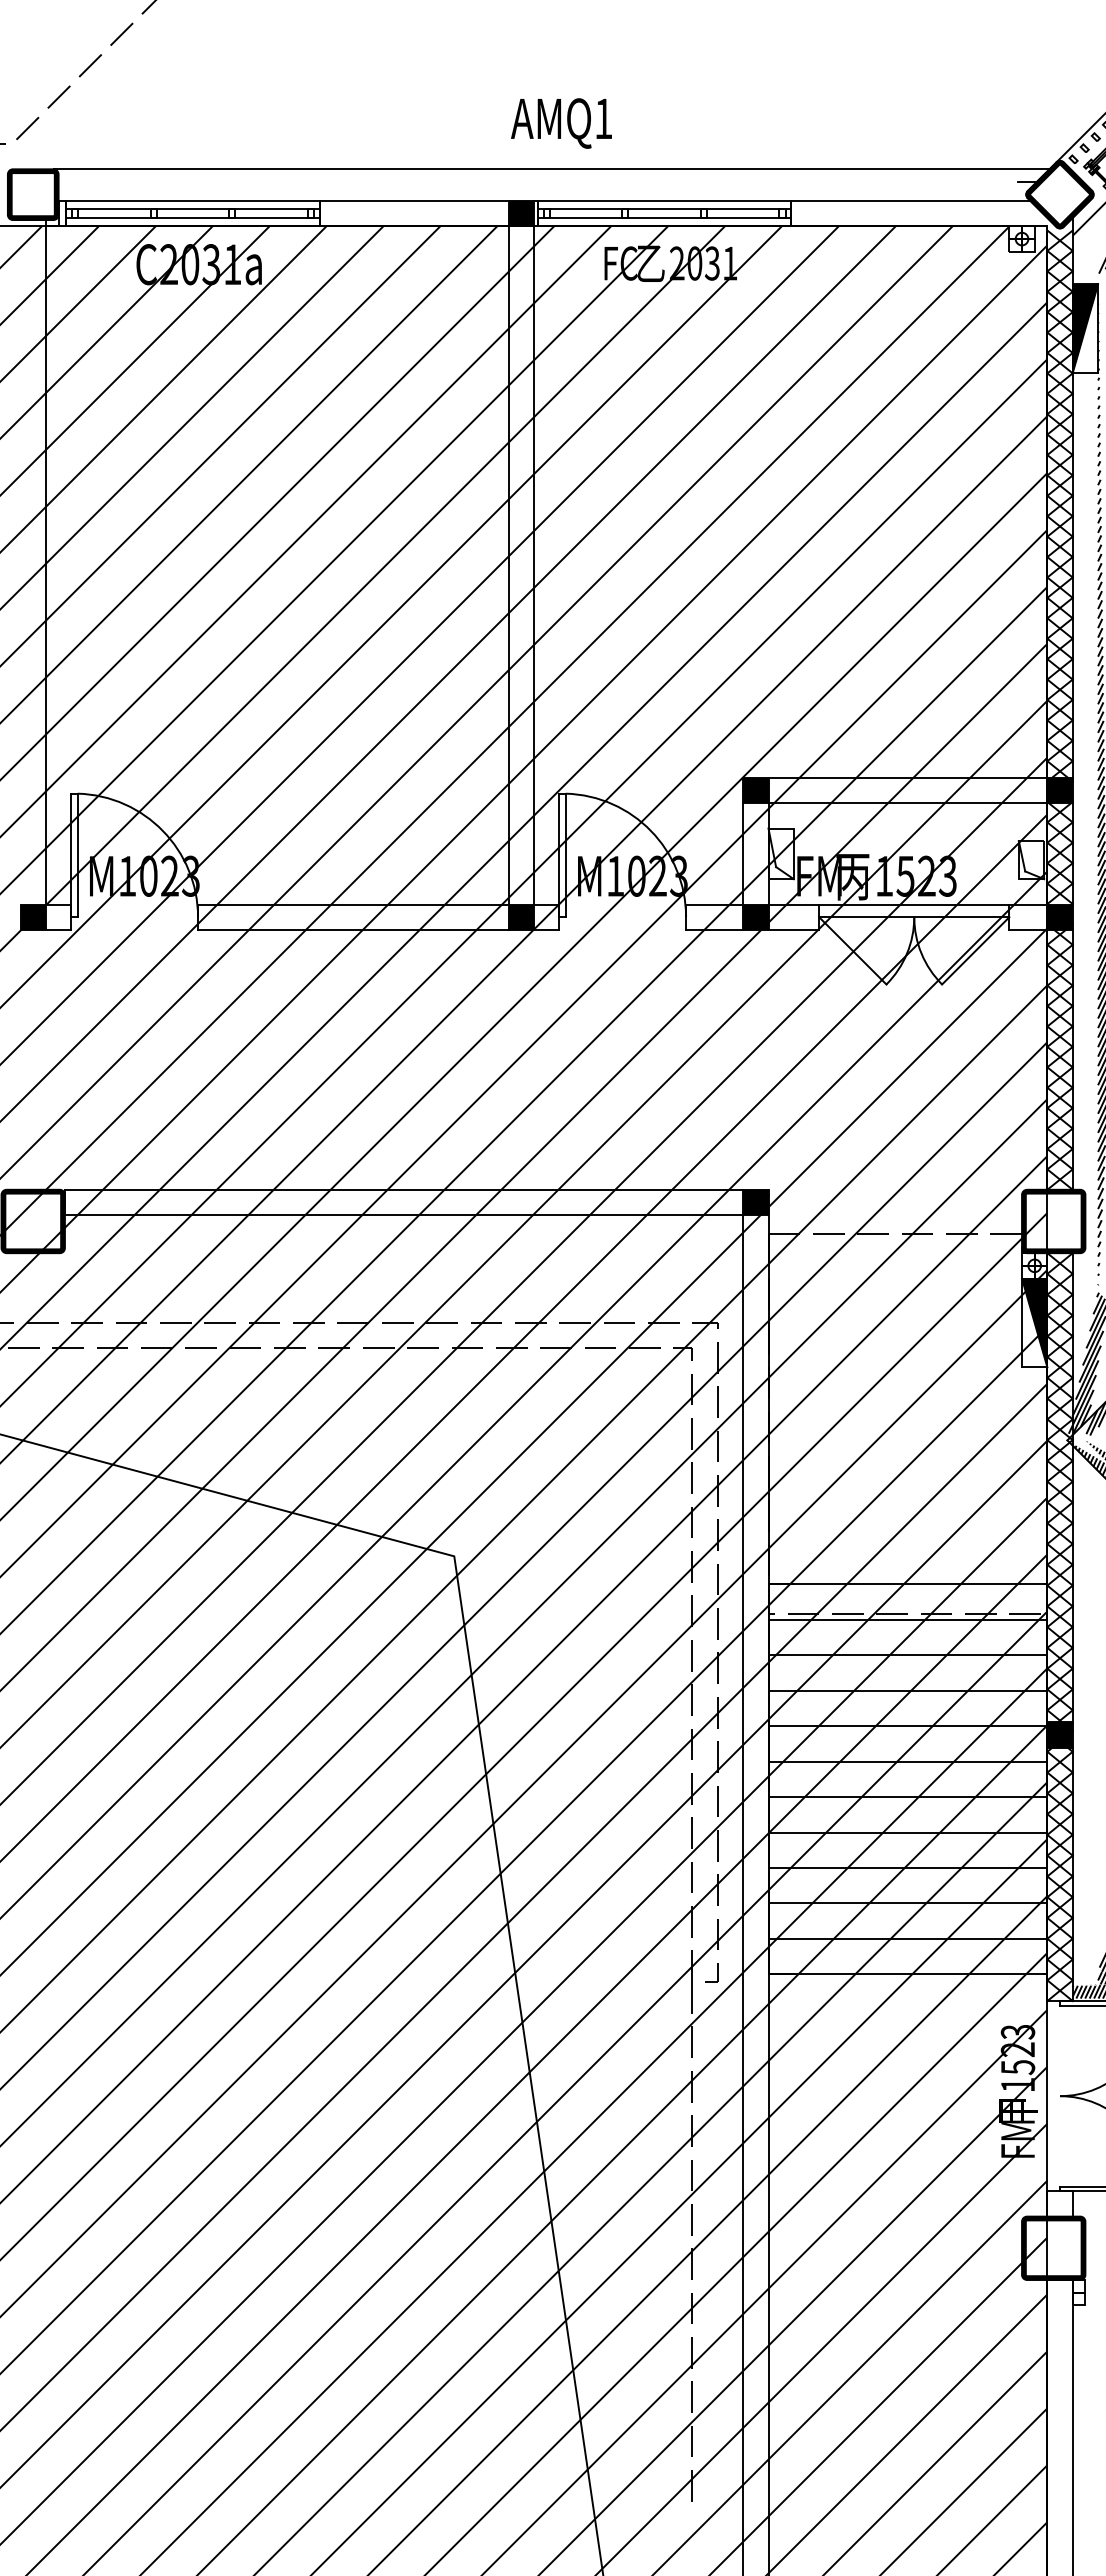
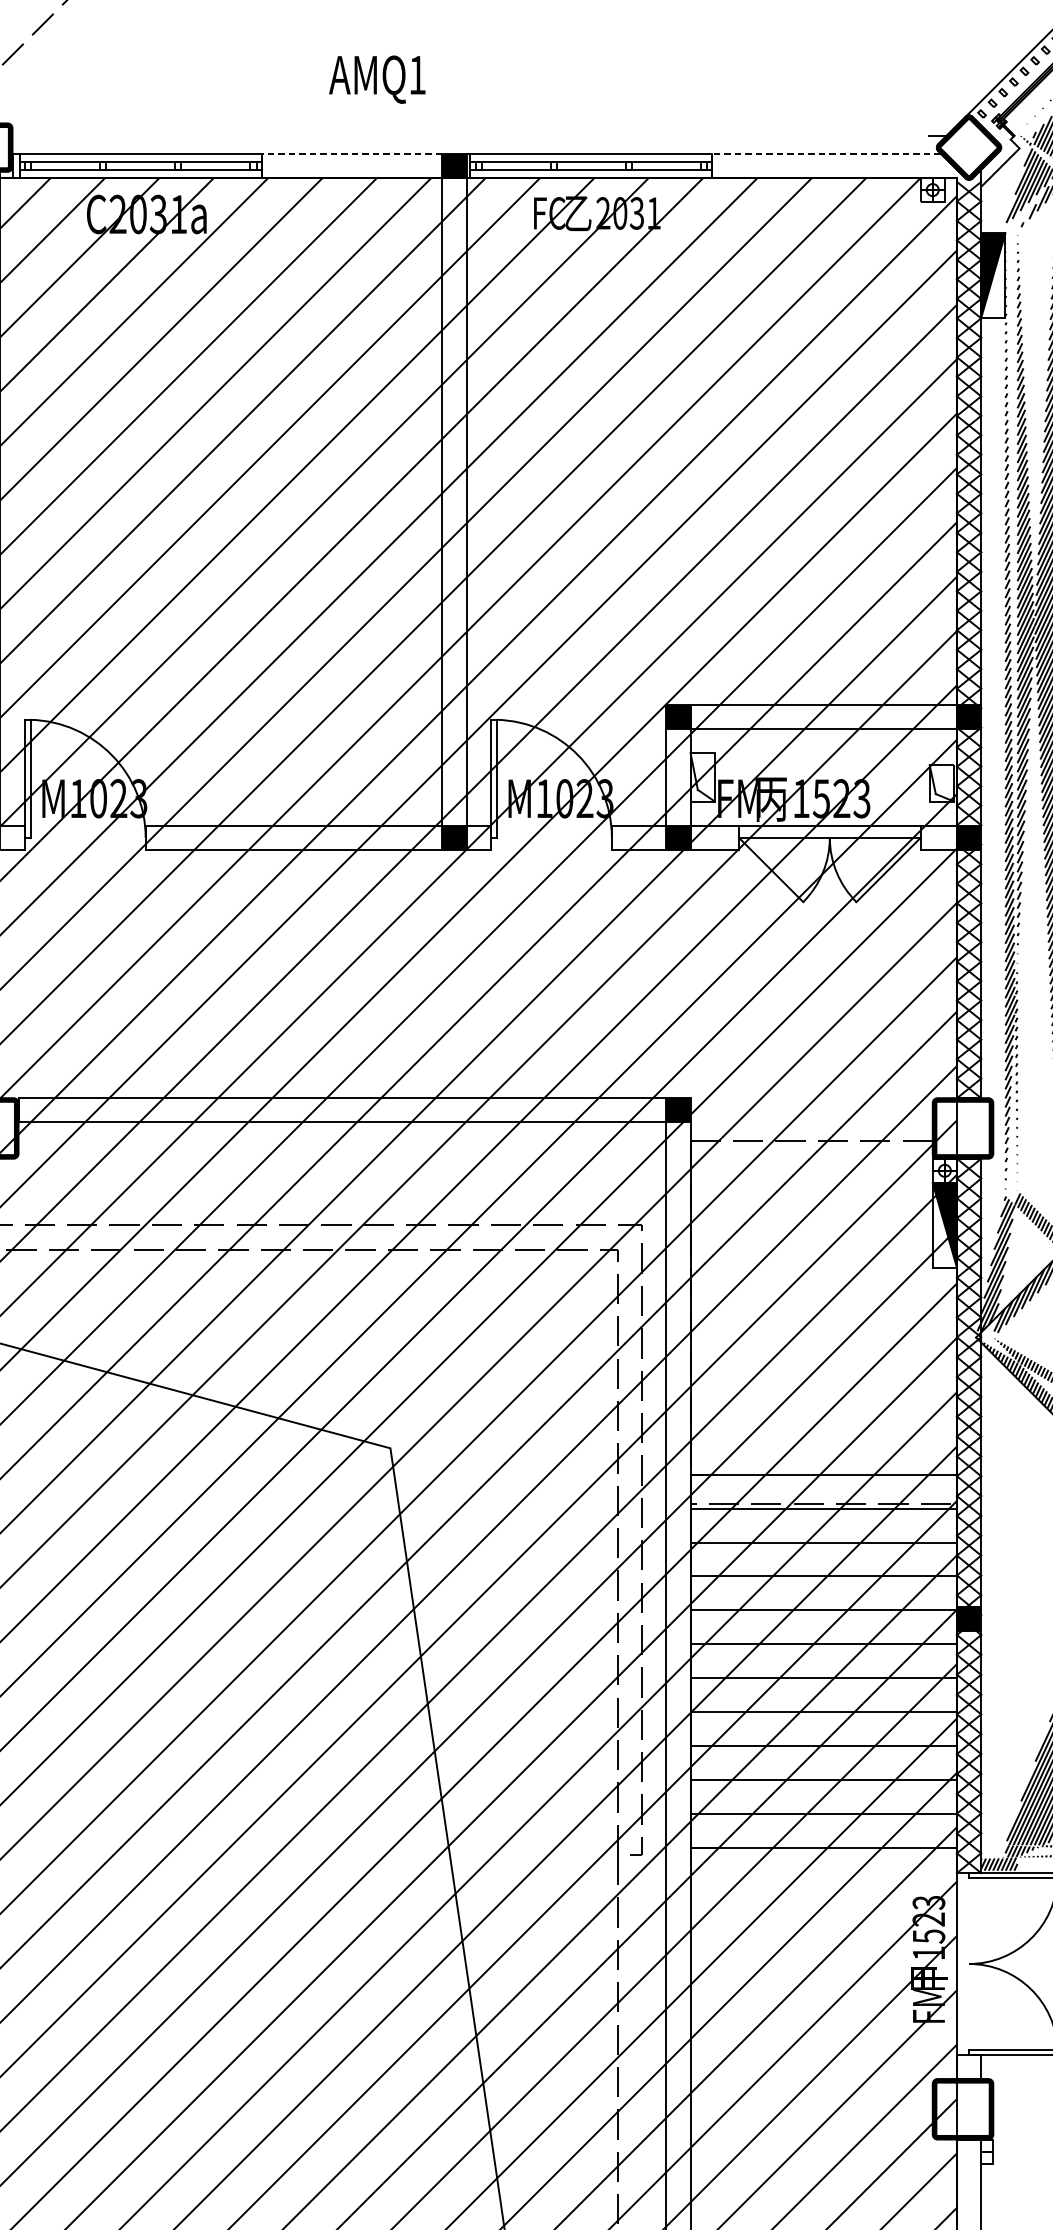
text: (561, 123) -> (377, 79), moved
line: (551, 169) -> (483, 123), removed
line: (413, 201) -> (351, 154), solid -> dashed
line: (910, 201) -> (826, 154), solid -> dashed

